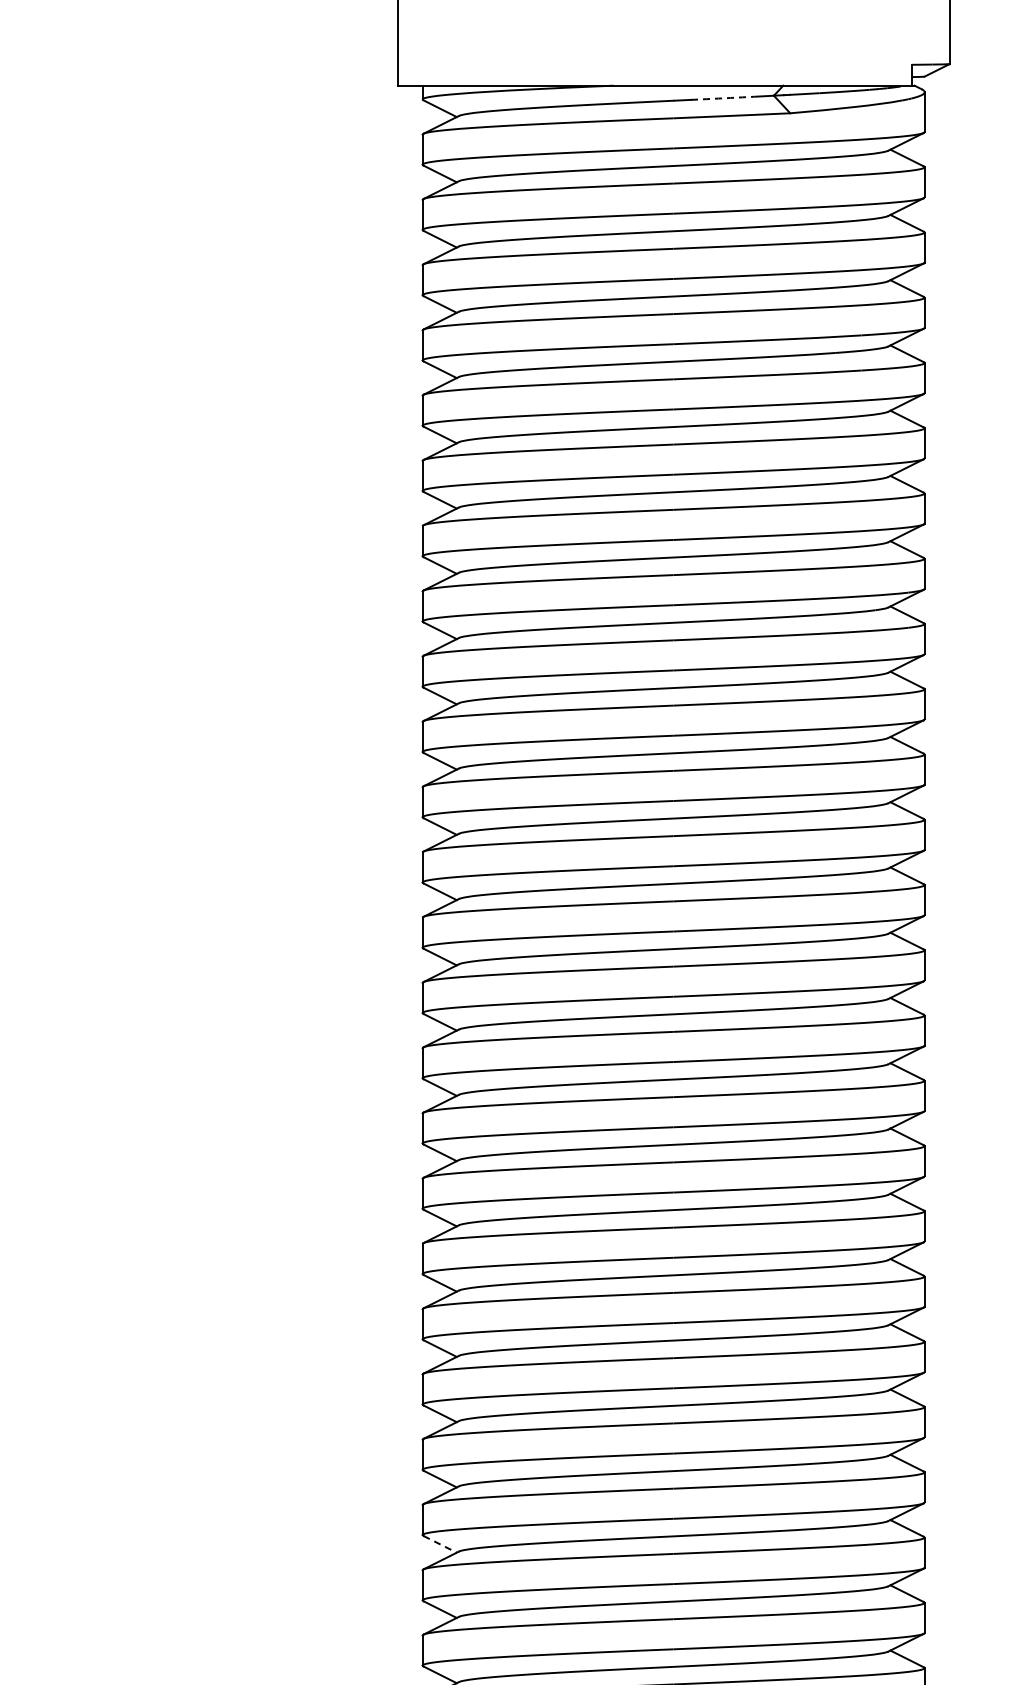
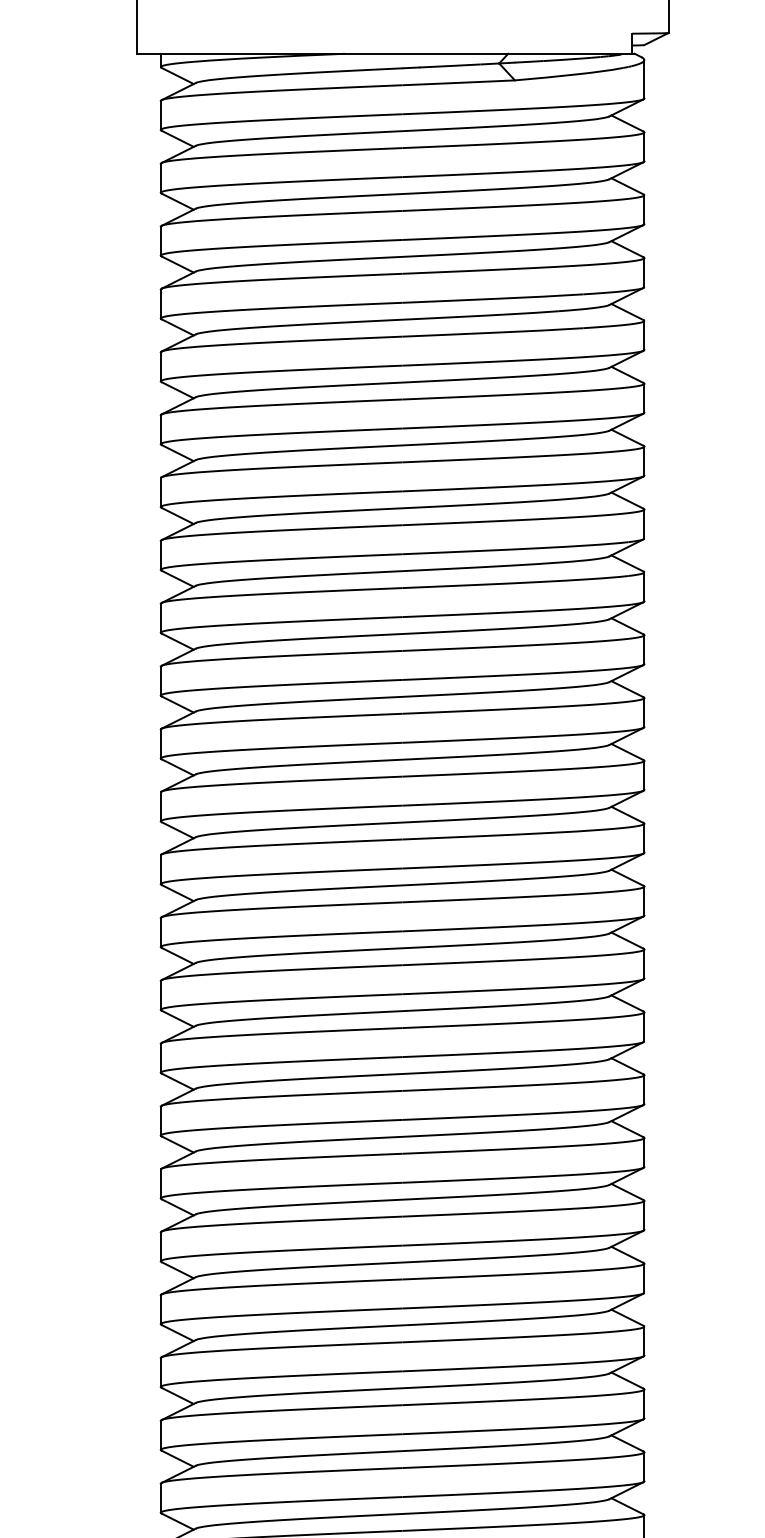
arc: (722, 98) -> (449, 66), dashed -> solid
line: (440, 1544) -> (178, 1458), dashed -> solid

